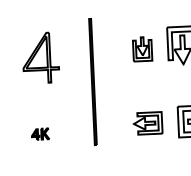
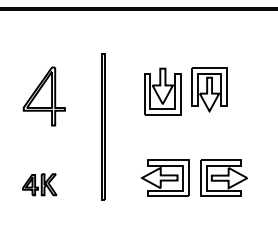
part: (142, 49) -> (162, 91), size x1.67
part: (147, 123) -> (164, 177), size x1.43
part: (40, 133) -> (39, 184), size x1.67

